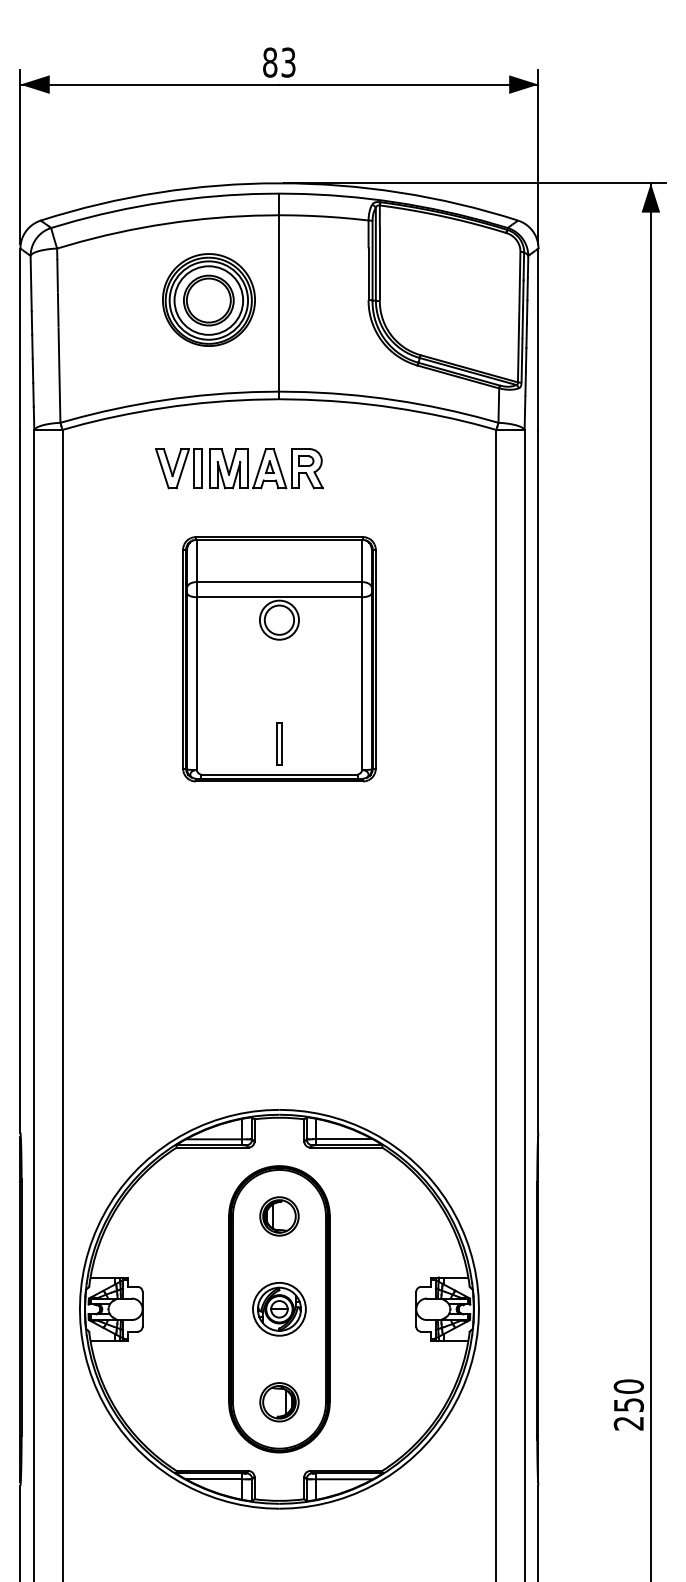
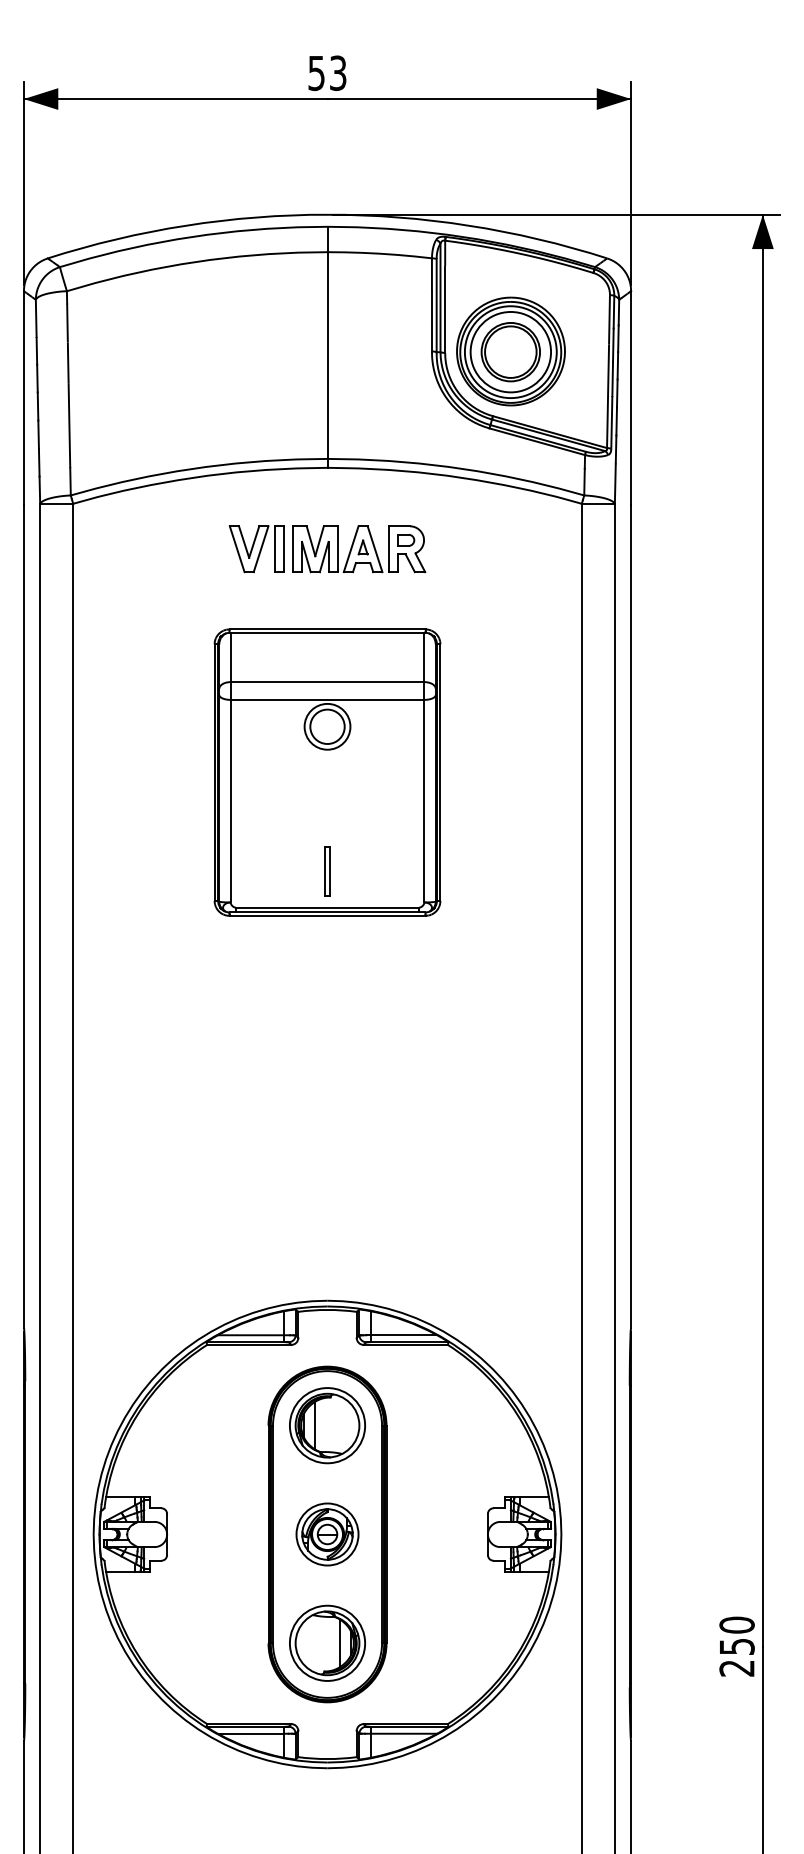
text: (270, 62) -> (317, 73), 83 -> 53
part: (208, 299) -> (510, 350), moved
part: (239, 468) -> (327, 548), moved
part: (279, 1216) -> (327, 1425), size x1.67
part: (279, 1402) -> (327, 1643), size x1.67

